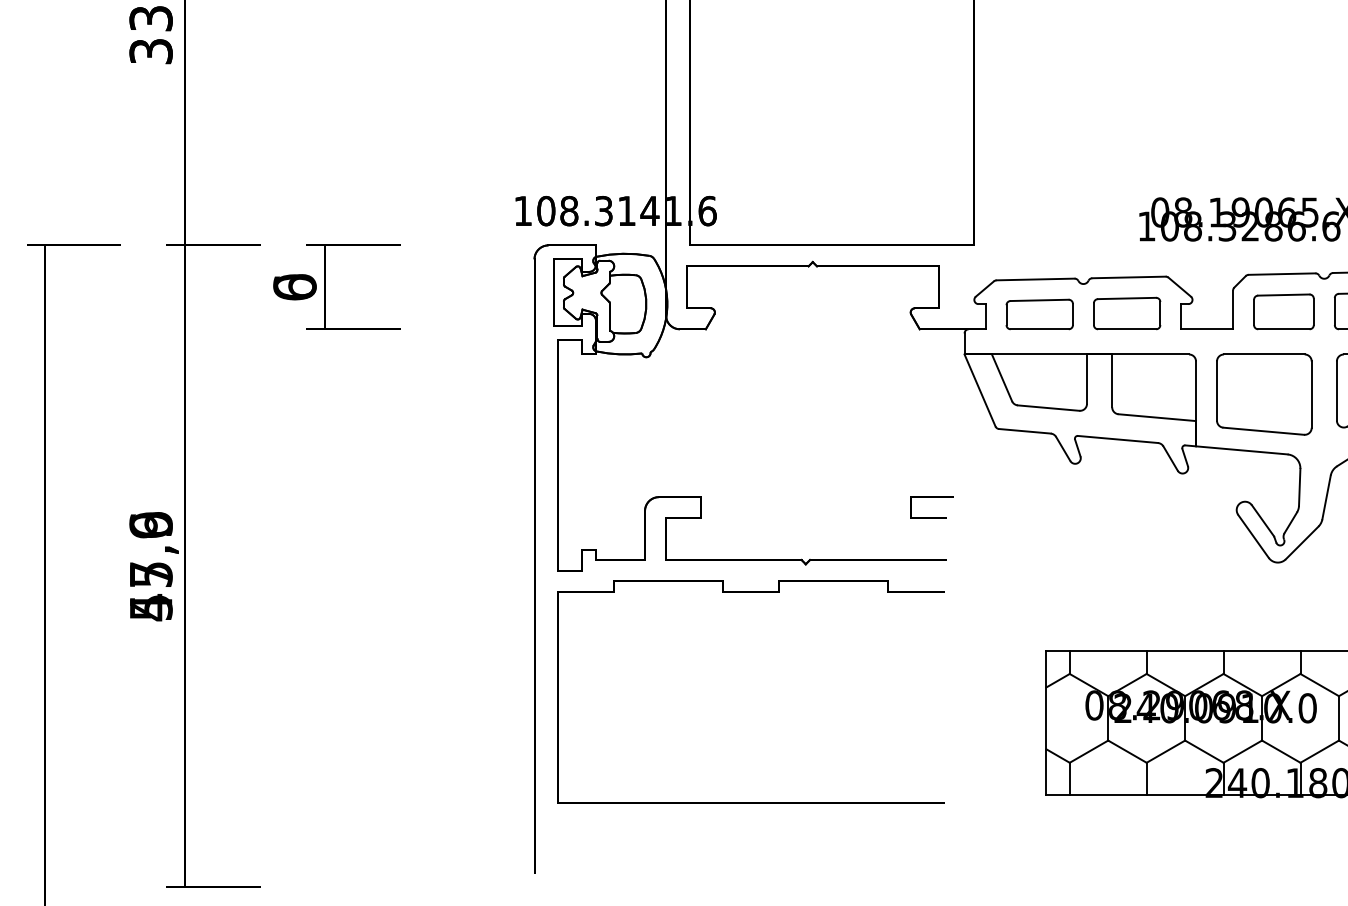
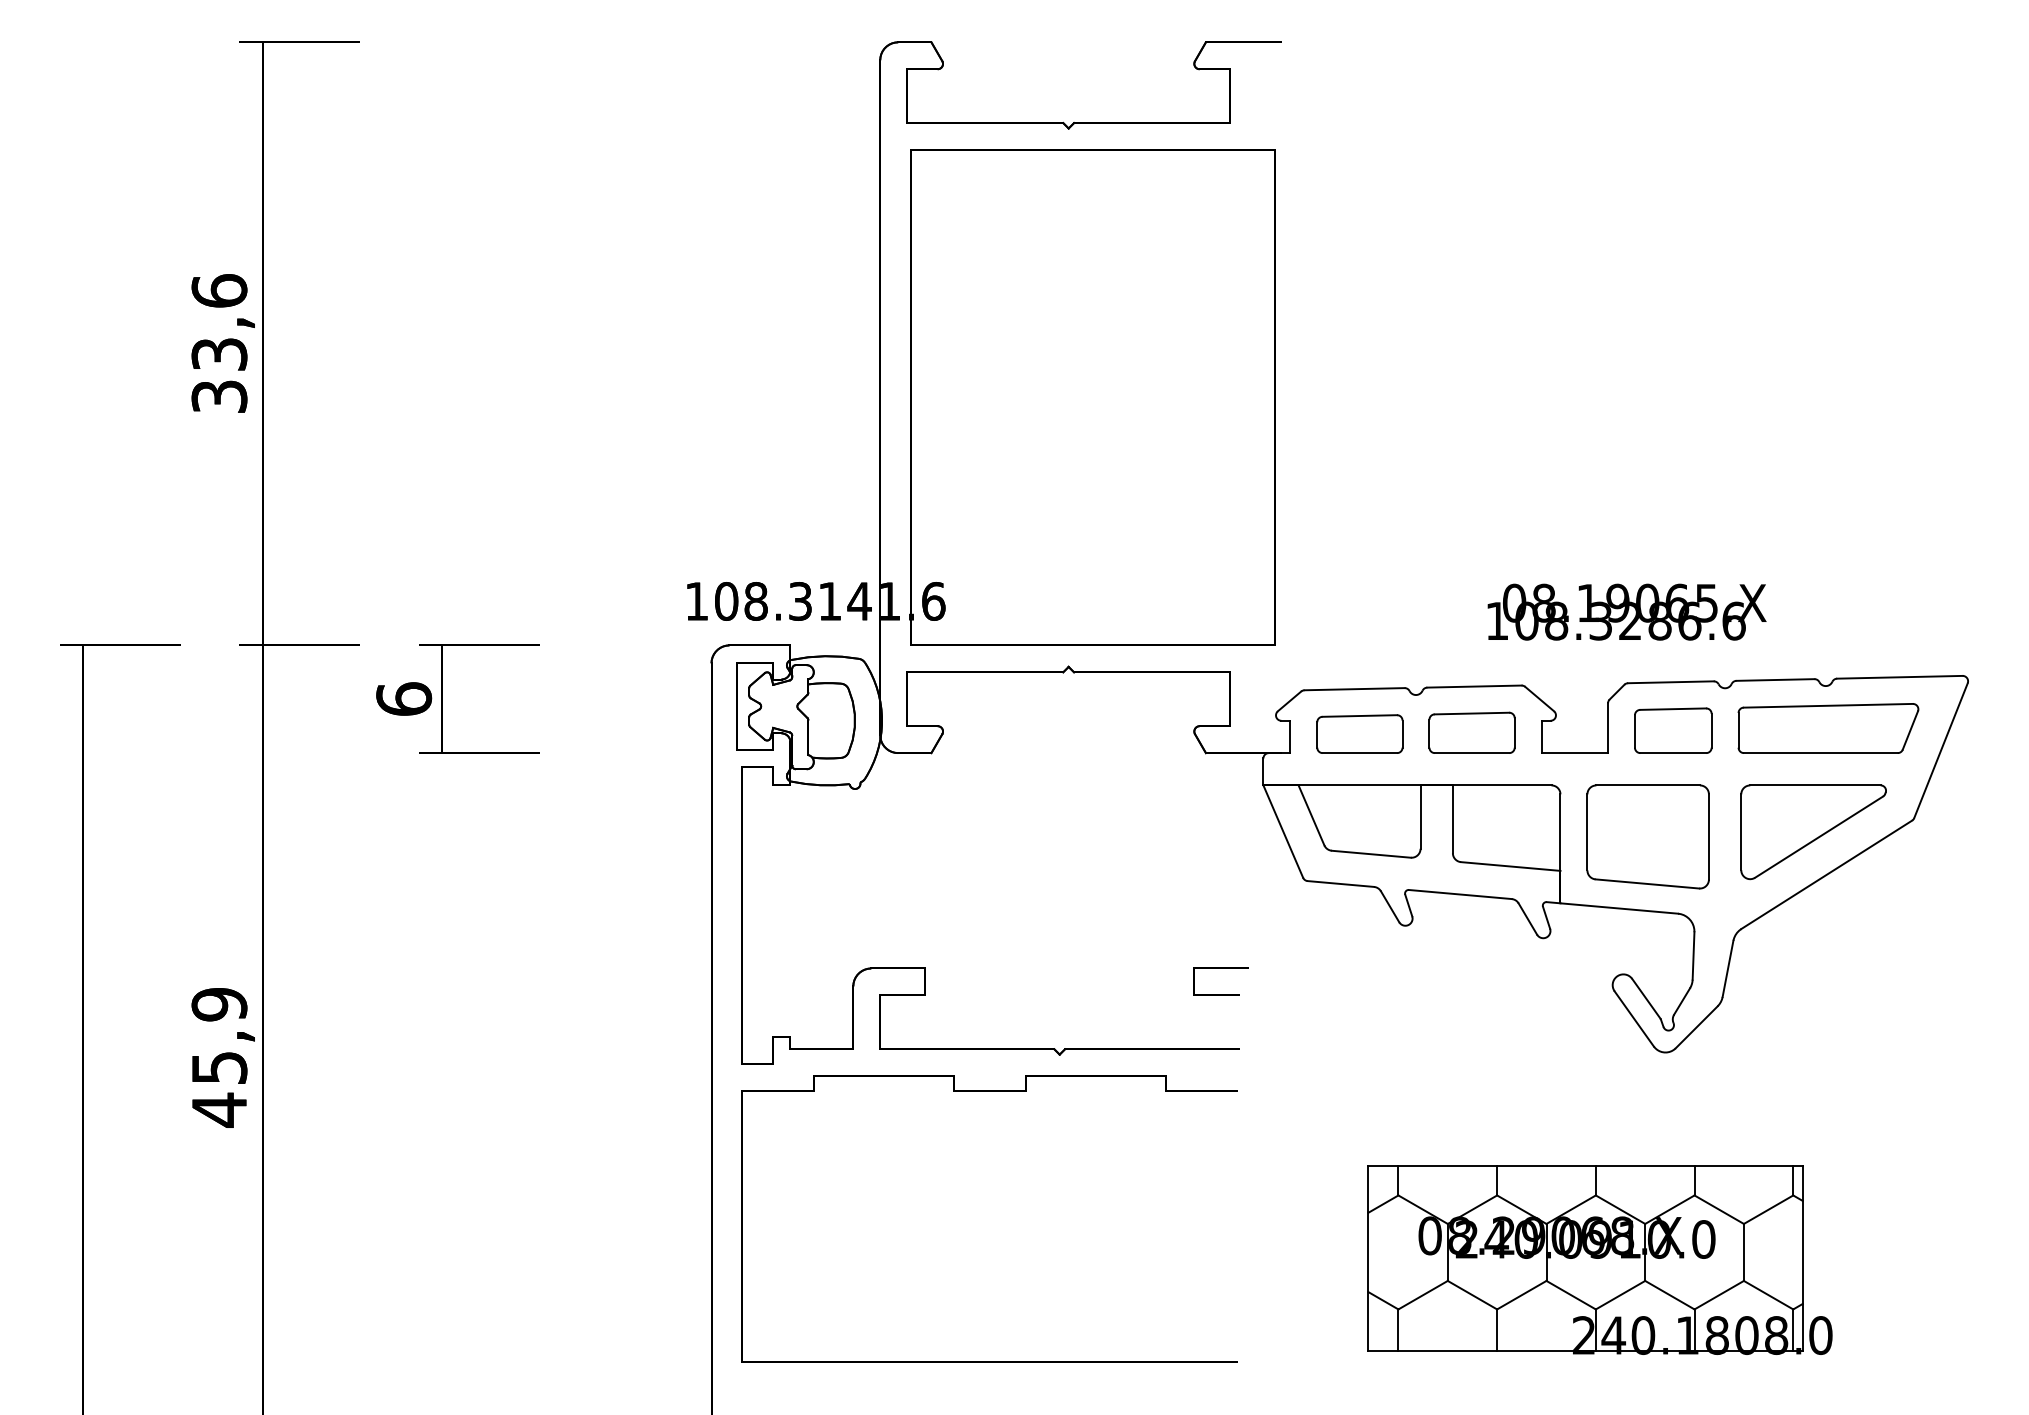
text: (294, 286) -> (403, 698), 0 -> 6
text: (151, 566) -> (219, 1057), 57,6 -> 45,9

